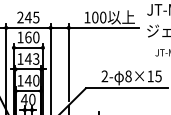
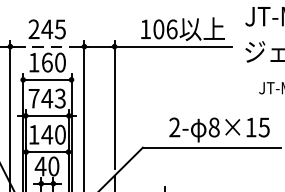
text: (103, 17) -> (172, 29), 100 -> 106
line: (28, 27) -> (47, 45), solid -> dashed
text: (20, 58) -> (34, 97), 143 -> 743

